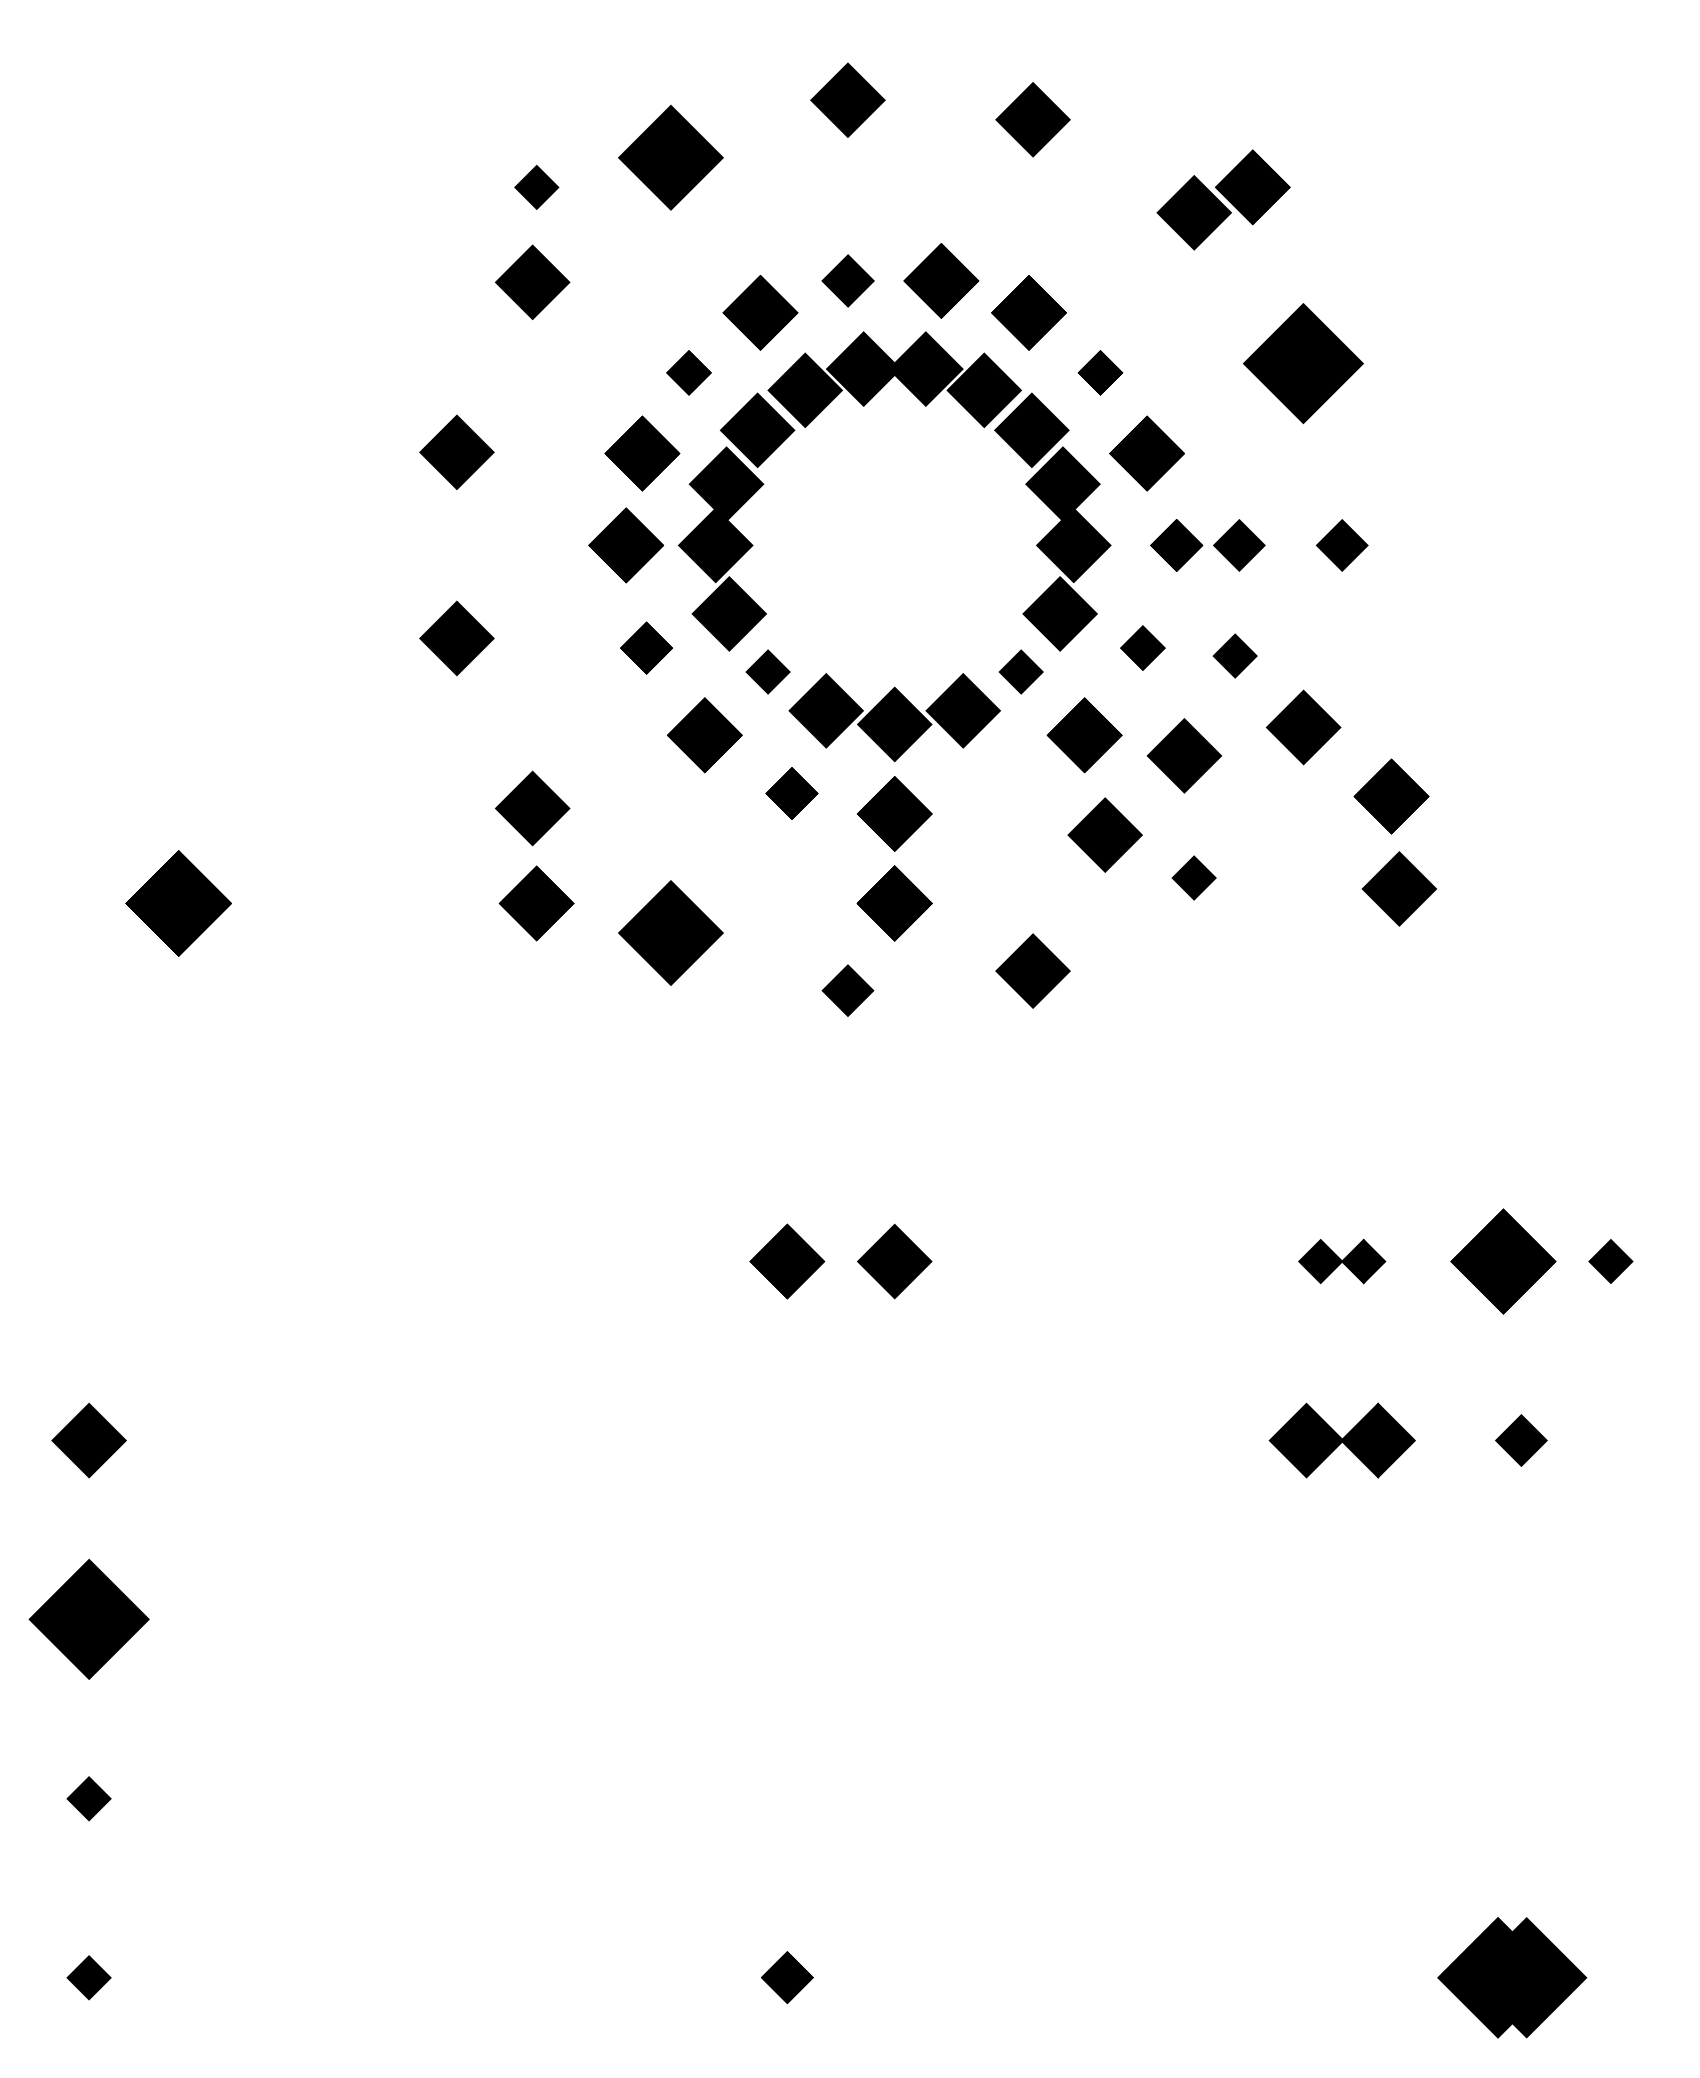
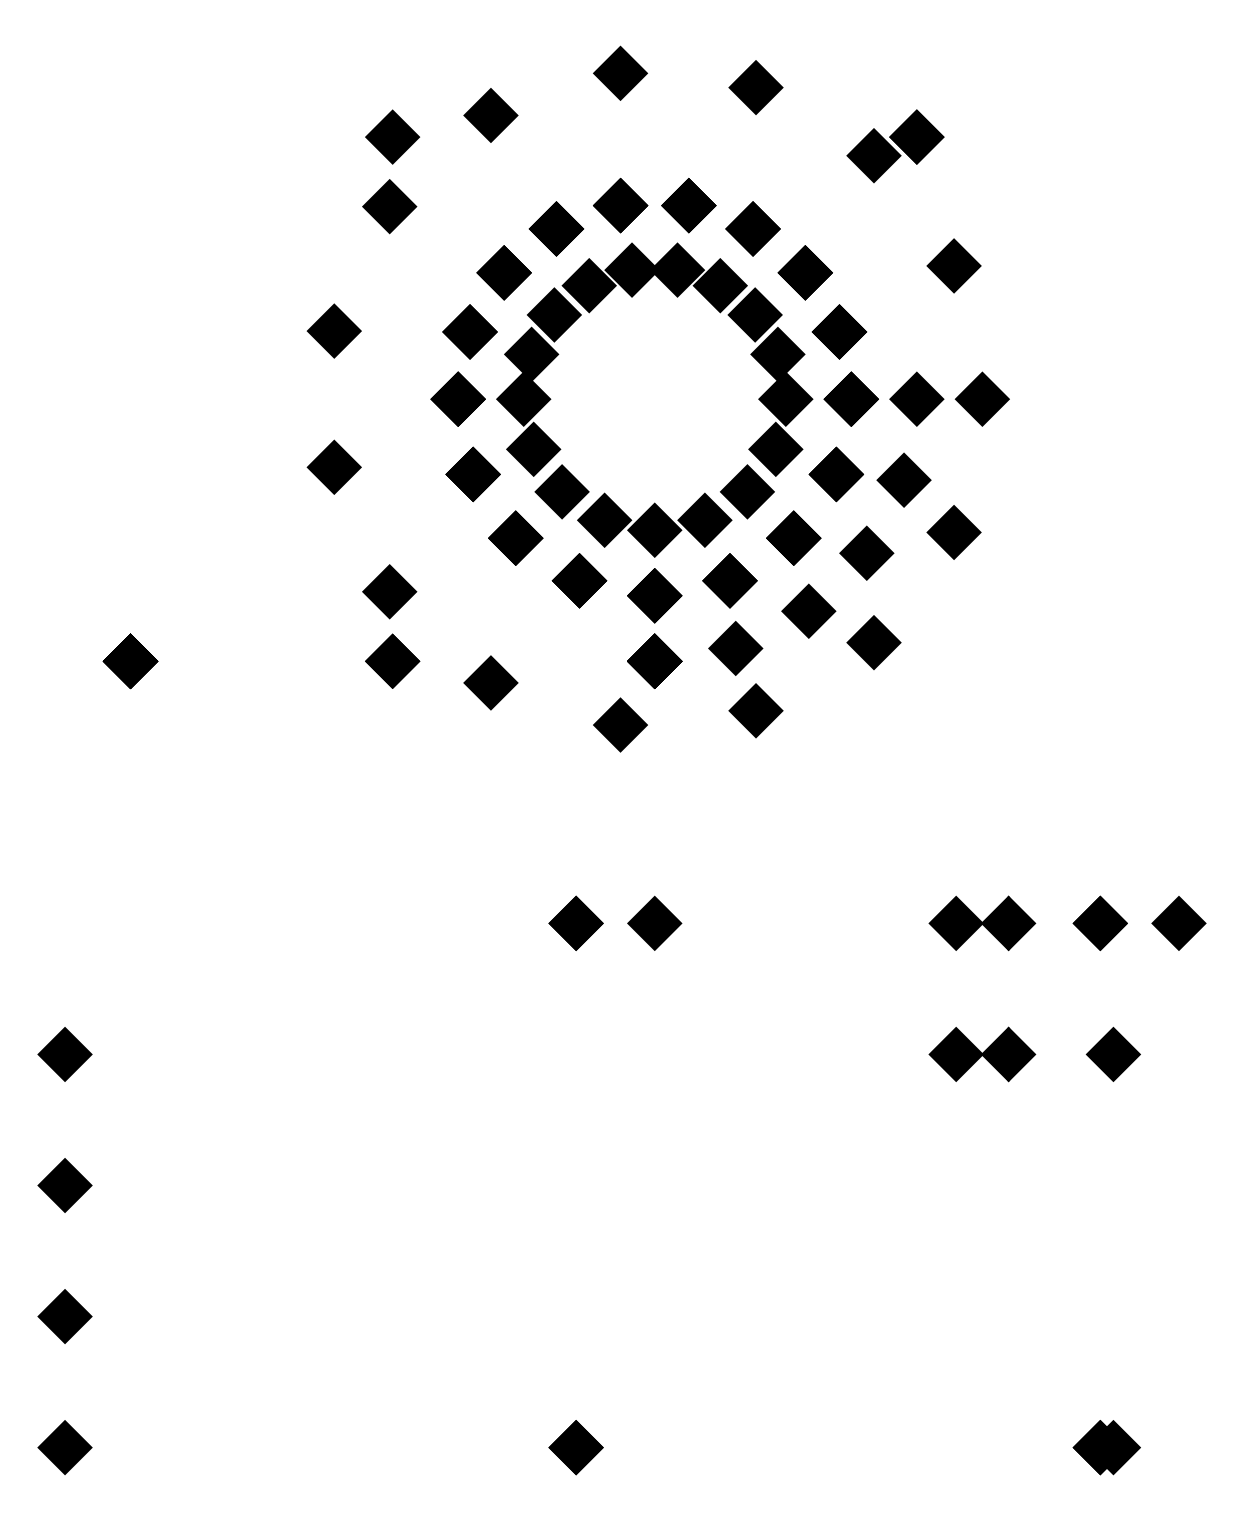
part: (670, 157) -> (490, 115), size x0.71
part: (536, 187) -> (392, 137), size x1.67
part: (847, 280) -> (620, 205), size x1.43
part: (1303, 362) -> (953, 265), size x0.62
part: (688, 372) -> (503, 272), size x1.67
part: (1100, 372) -> (805, 272), size x1.67
part: (1207, 545) -> (883, 399), size x1.43
part: (1341, 545) -> (981, 399), size x1.43
part: (646, 647) -> (473, 473), size x1.43
part: (1142, 647) -> (836, 473), size x1.67
part: (1234, 655) -> (903, 479), size x1.67
part: (767, 671) -> (561, 491), size x1.67
part: (1020, 671) -> (746, 491), size x1.67
part: (791, 793) -> (579, 580), size x1.43
part: (1391, 834) -> (729, 608), moved
part: (1193, 877) -> (873, 642), size x1.67
part: (178, 903) -> (130, 661), size x0.71
part: (670, 932) -> (490, 682), size x0.71
part: (847, 990) -> (620, 724), size x1.43
part: (1341, 1261) -> (981, 923), size x1.67
part: (1503, 1261) -> (1100, 923), size x0.71
part: (1610, 1261) -> (1178, 923), size x1.67
part: (1521, 1440) -> (1113, 1054), size x1.43
part: (88, 1619) -> (64, 1185), size x0.62
part: (88, 1798) -> (64, 1316), size x1.67
part: (88, 1977) -> (64, 1447), size x1.67
part: (787, 1977) -> (576, 1447), size x1.43
part: (1512, 1977) -> (1106, 1447), size x0.62

